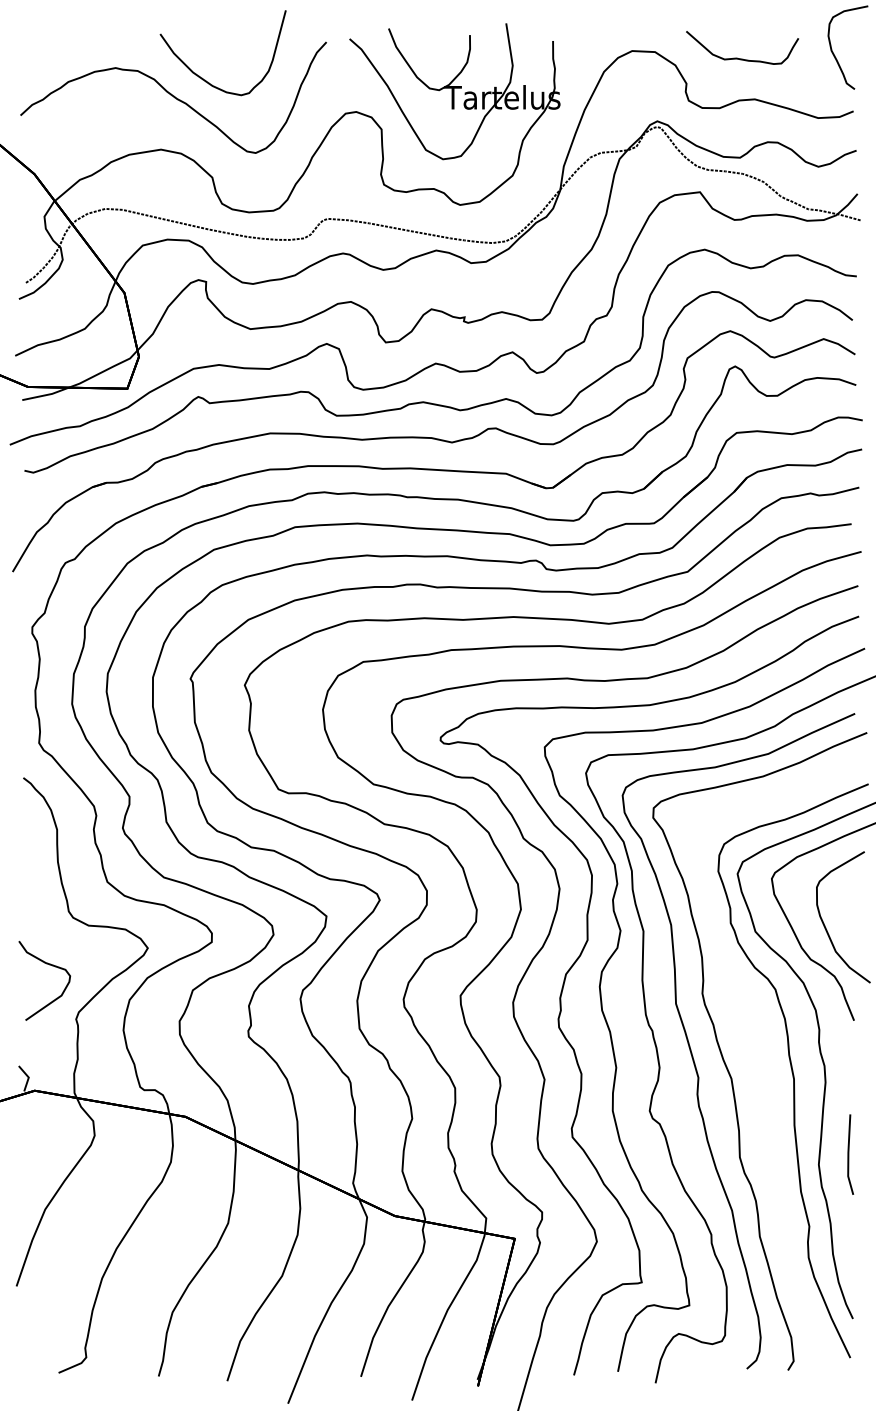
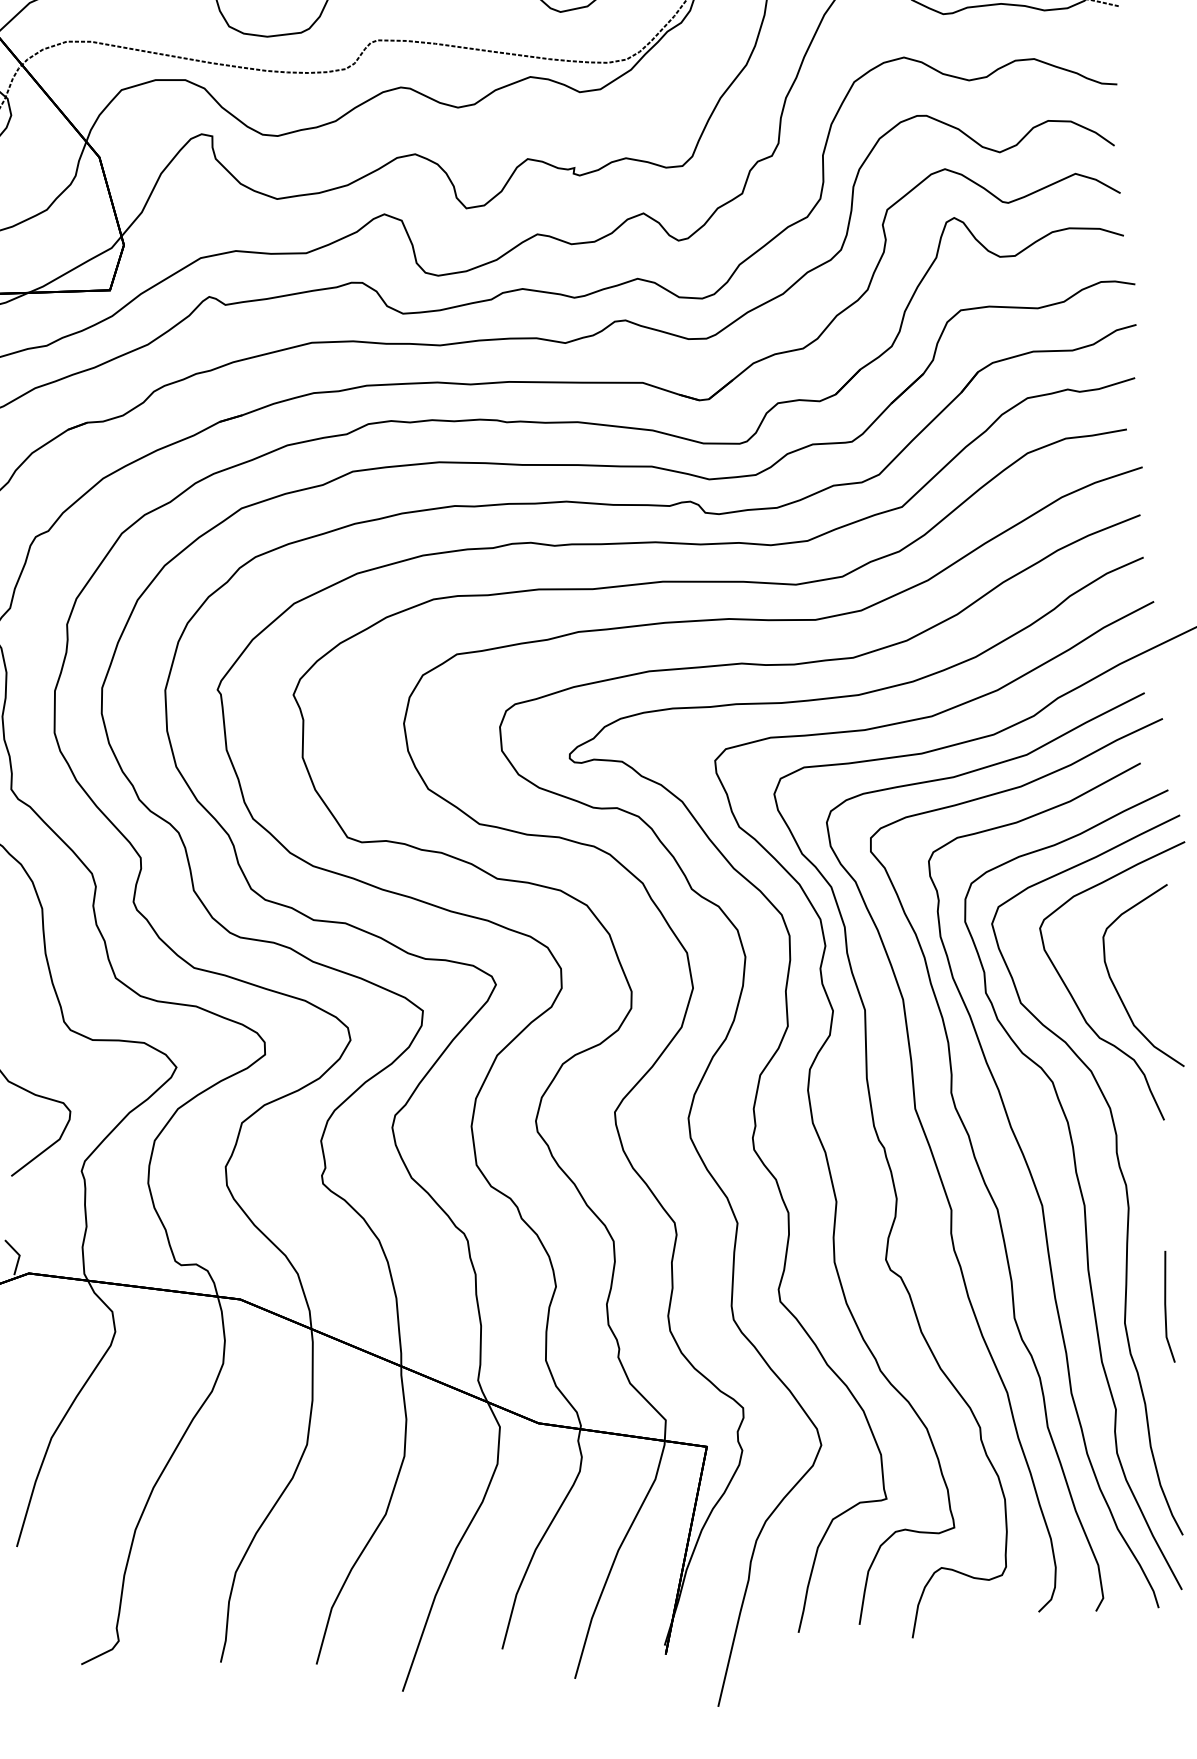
part: (762, 1069) -> (1040, 1194), added

